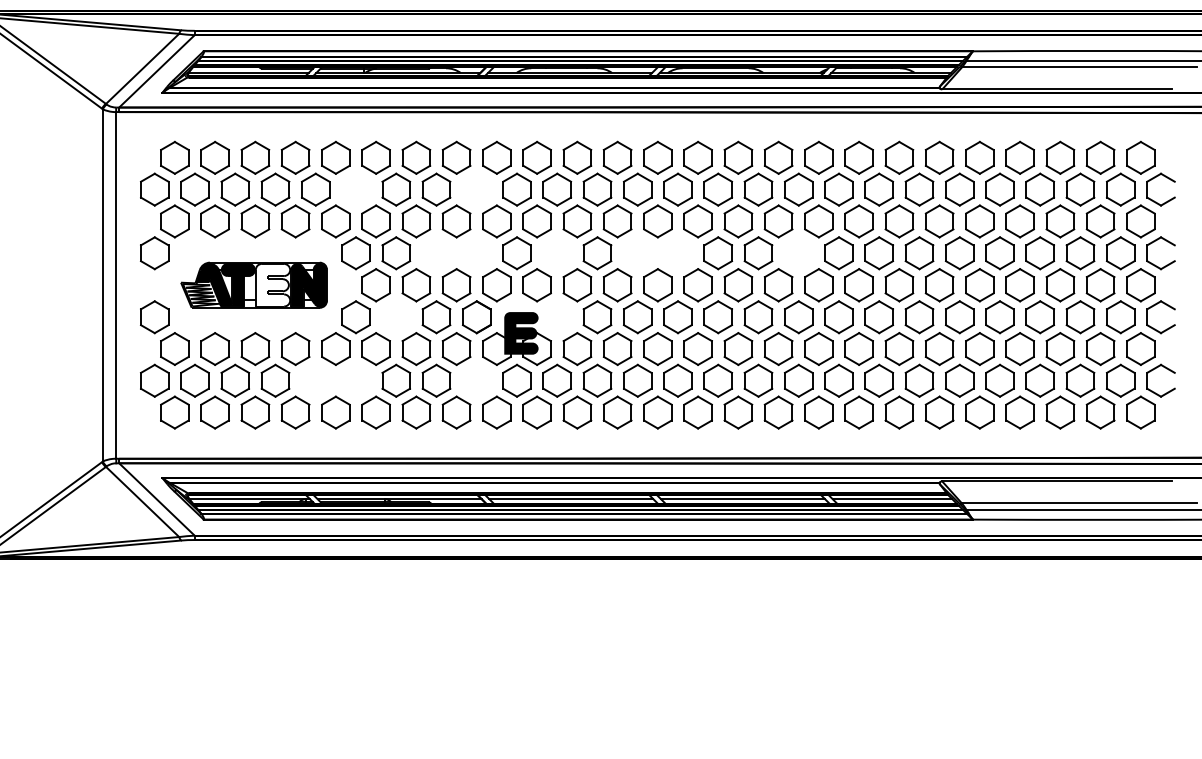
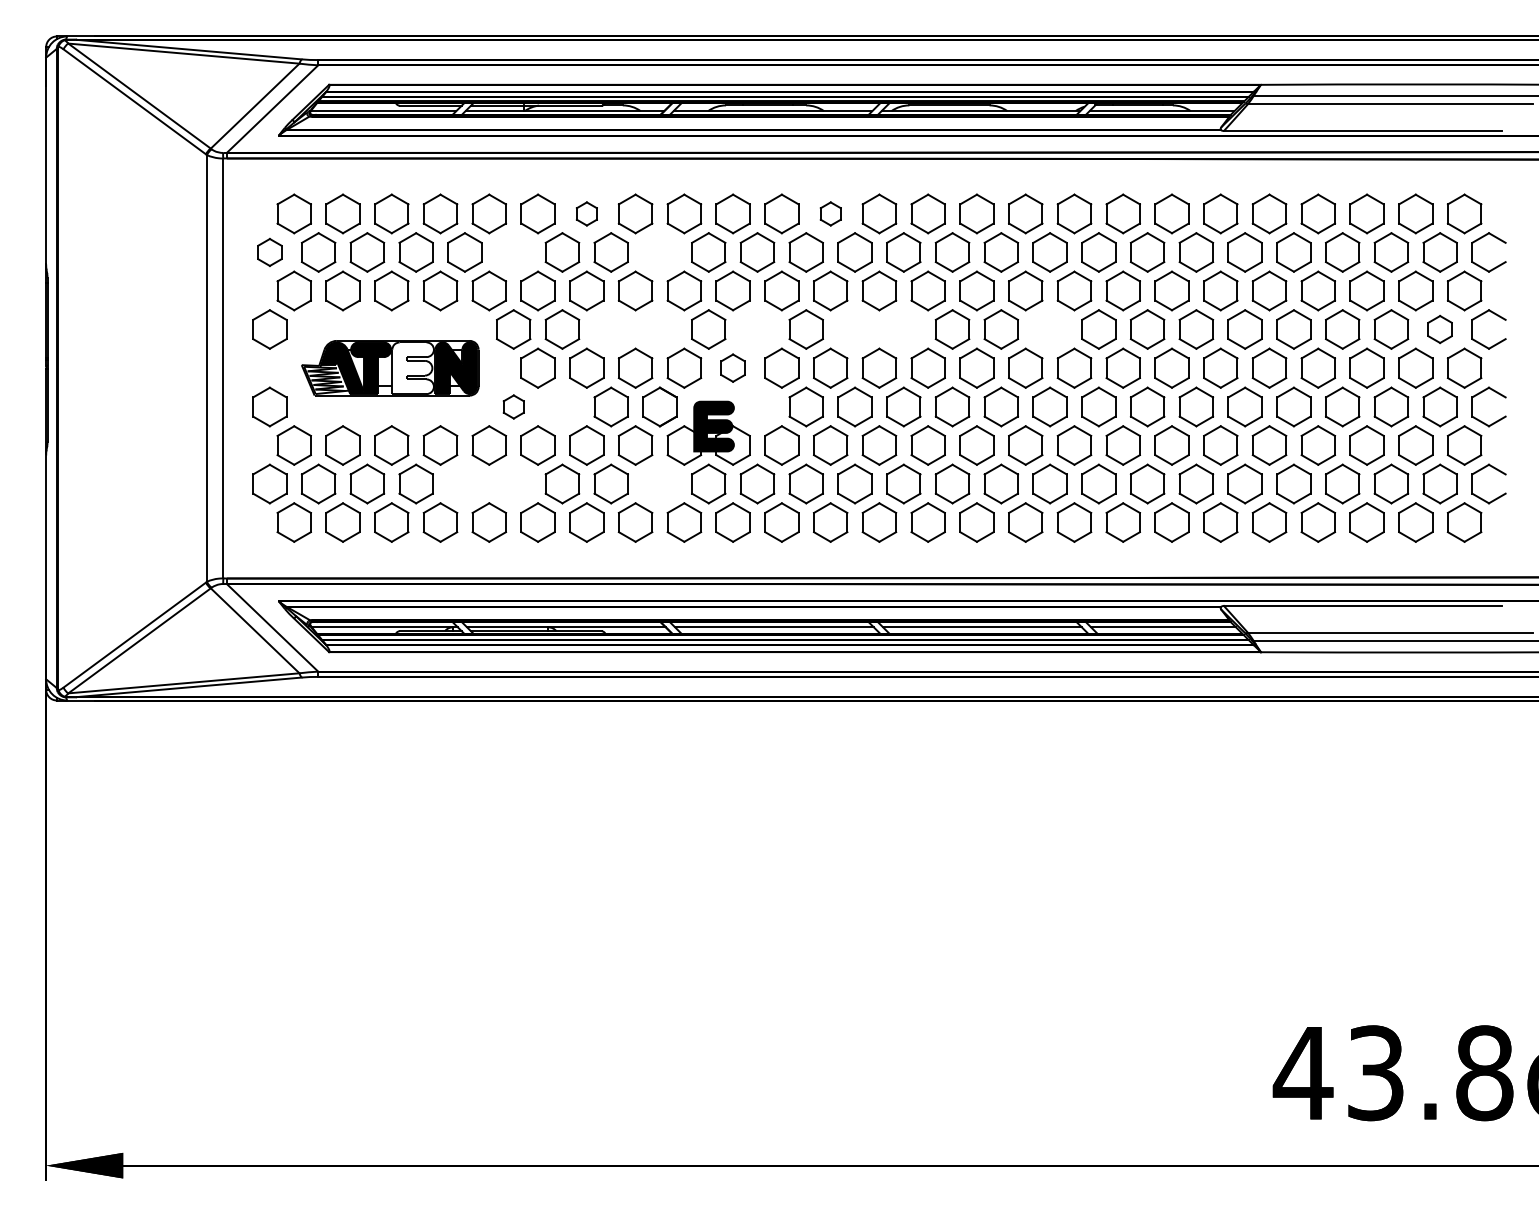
part: (416, 157) -> (586, 213), size x0.6
part: (617, 157) -> (830, 213), size x0.6
part: (154, 189) -> (269, 252), size x0.7
part: (1120, 253) -> (1439, 329), size x0.7
part: (536, 284) -> (732, 367), size x0.7
part: (355, 316) -> (513, 406), size x0.6

